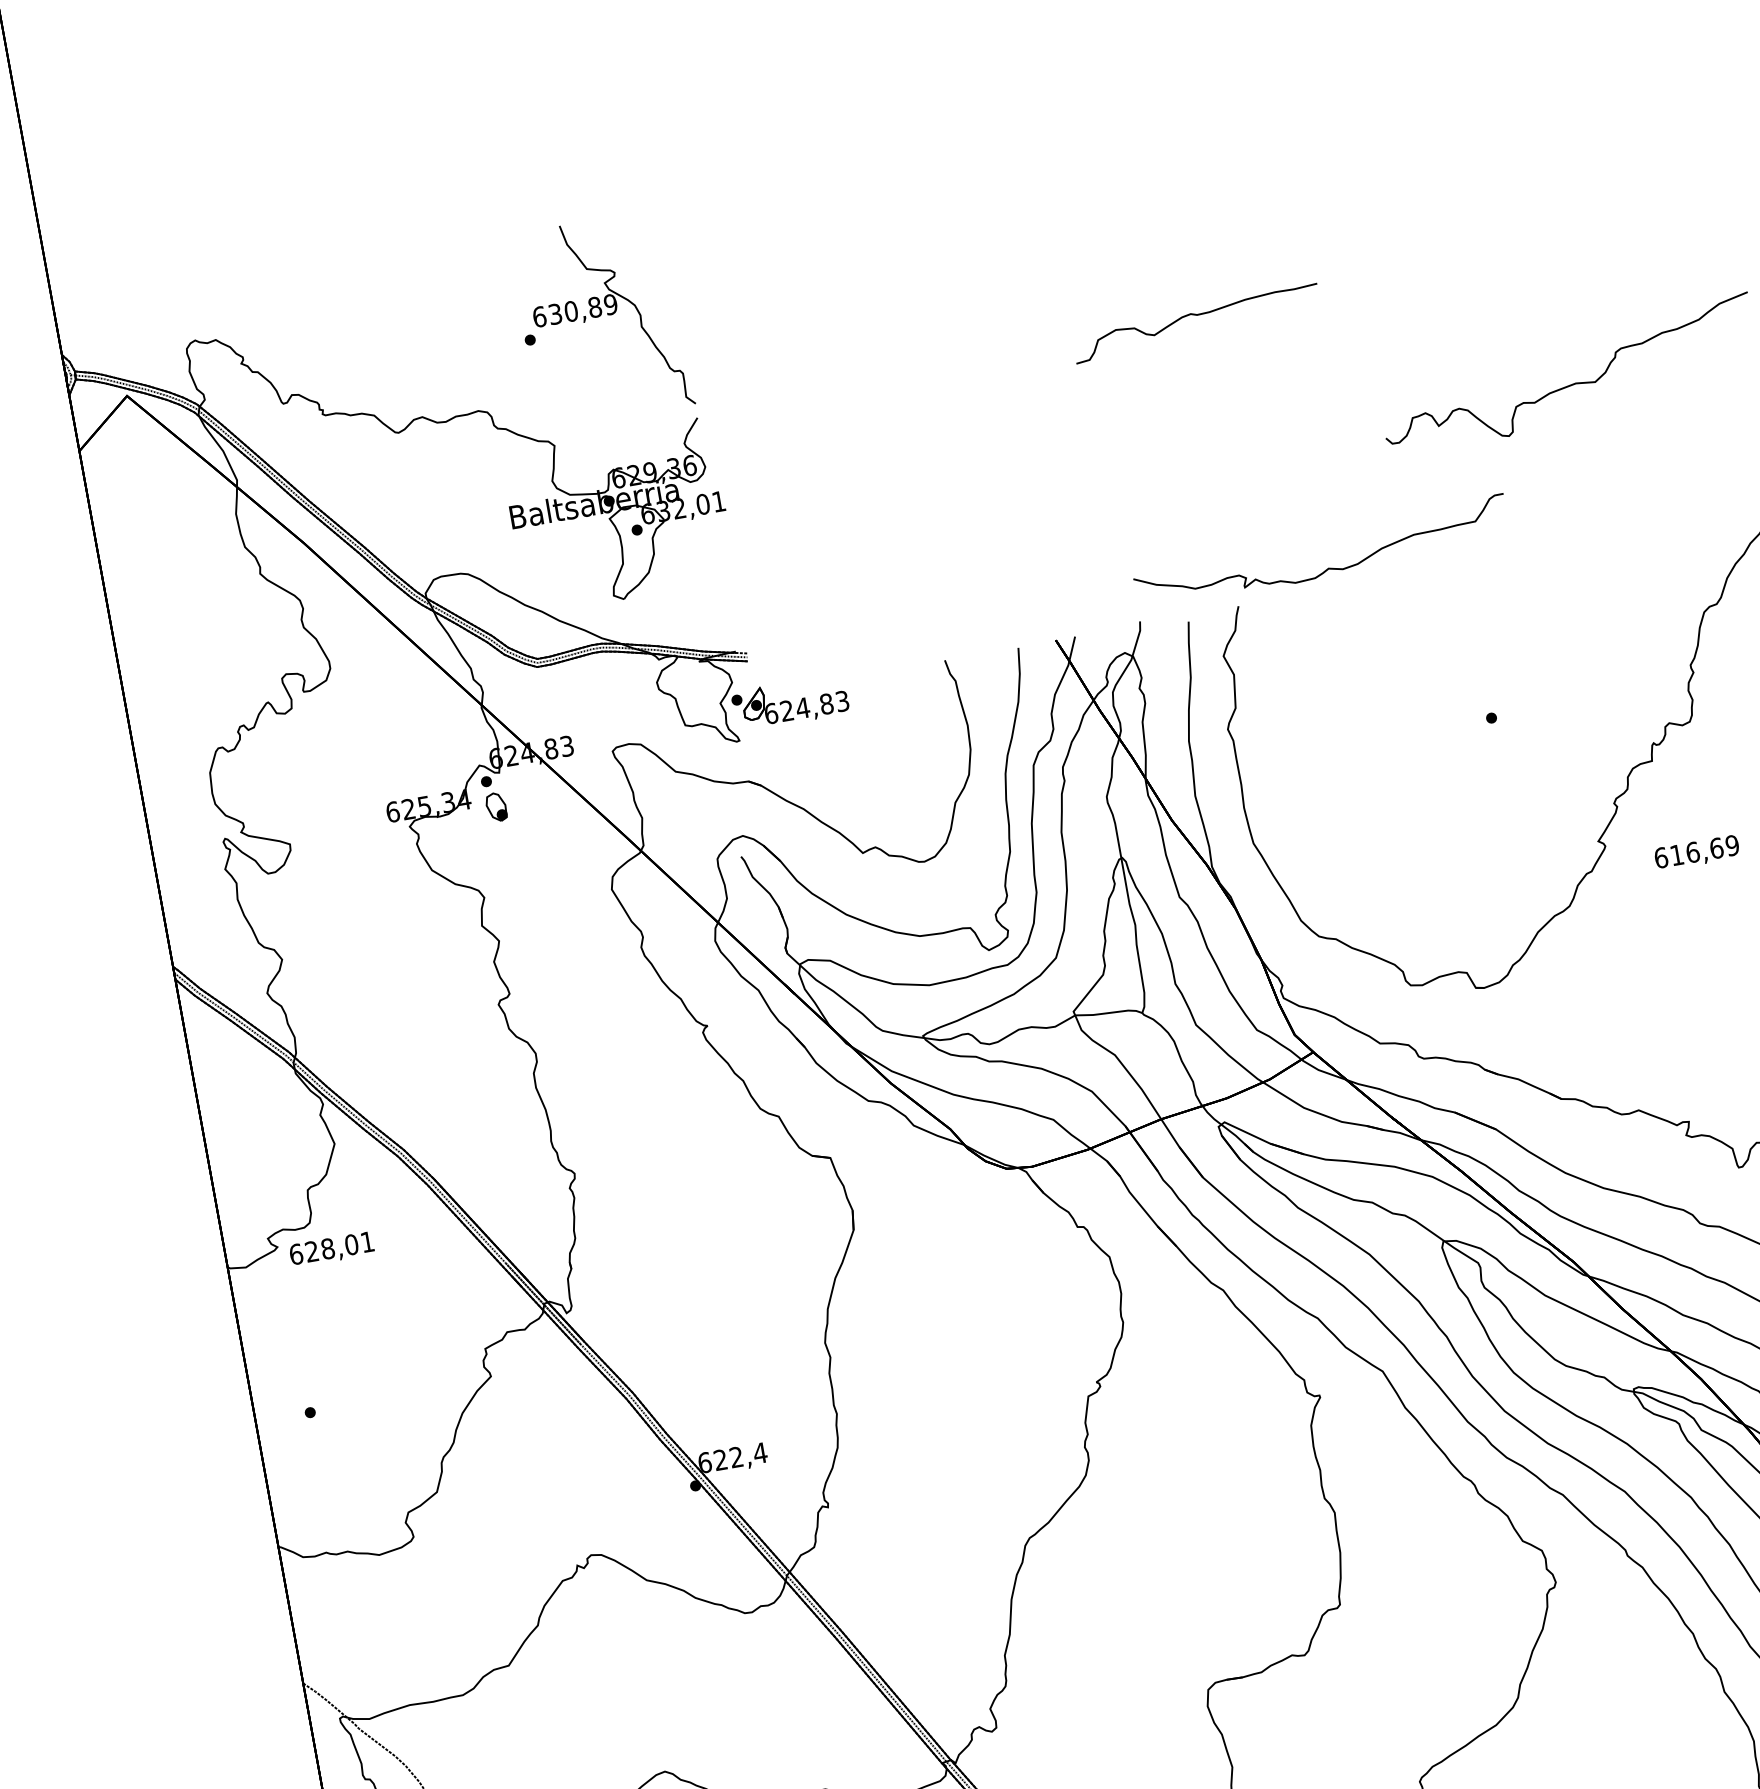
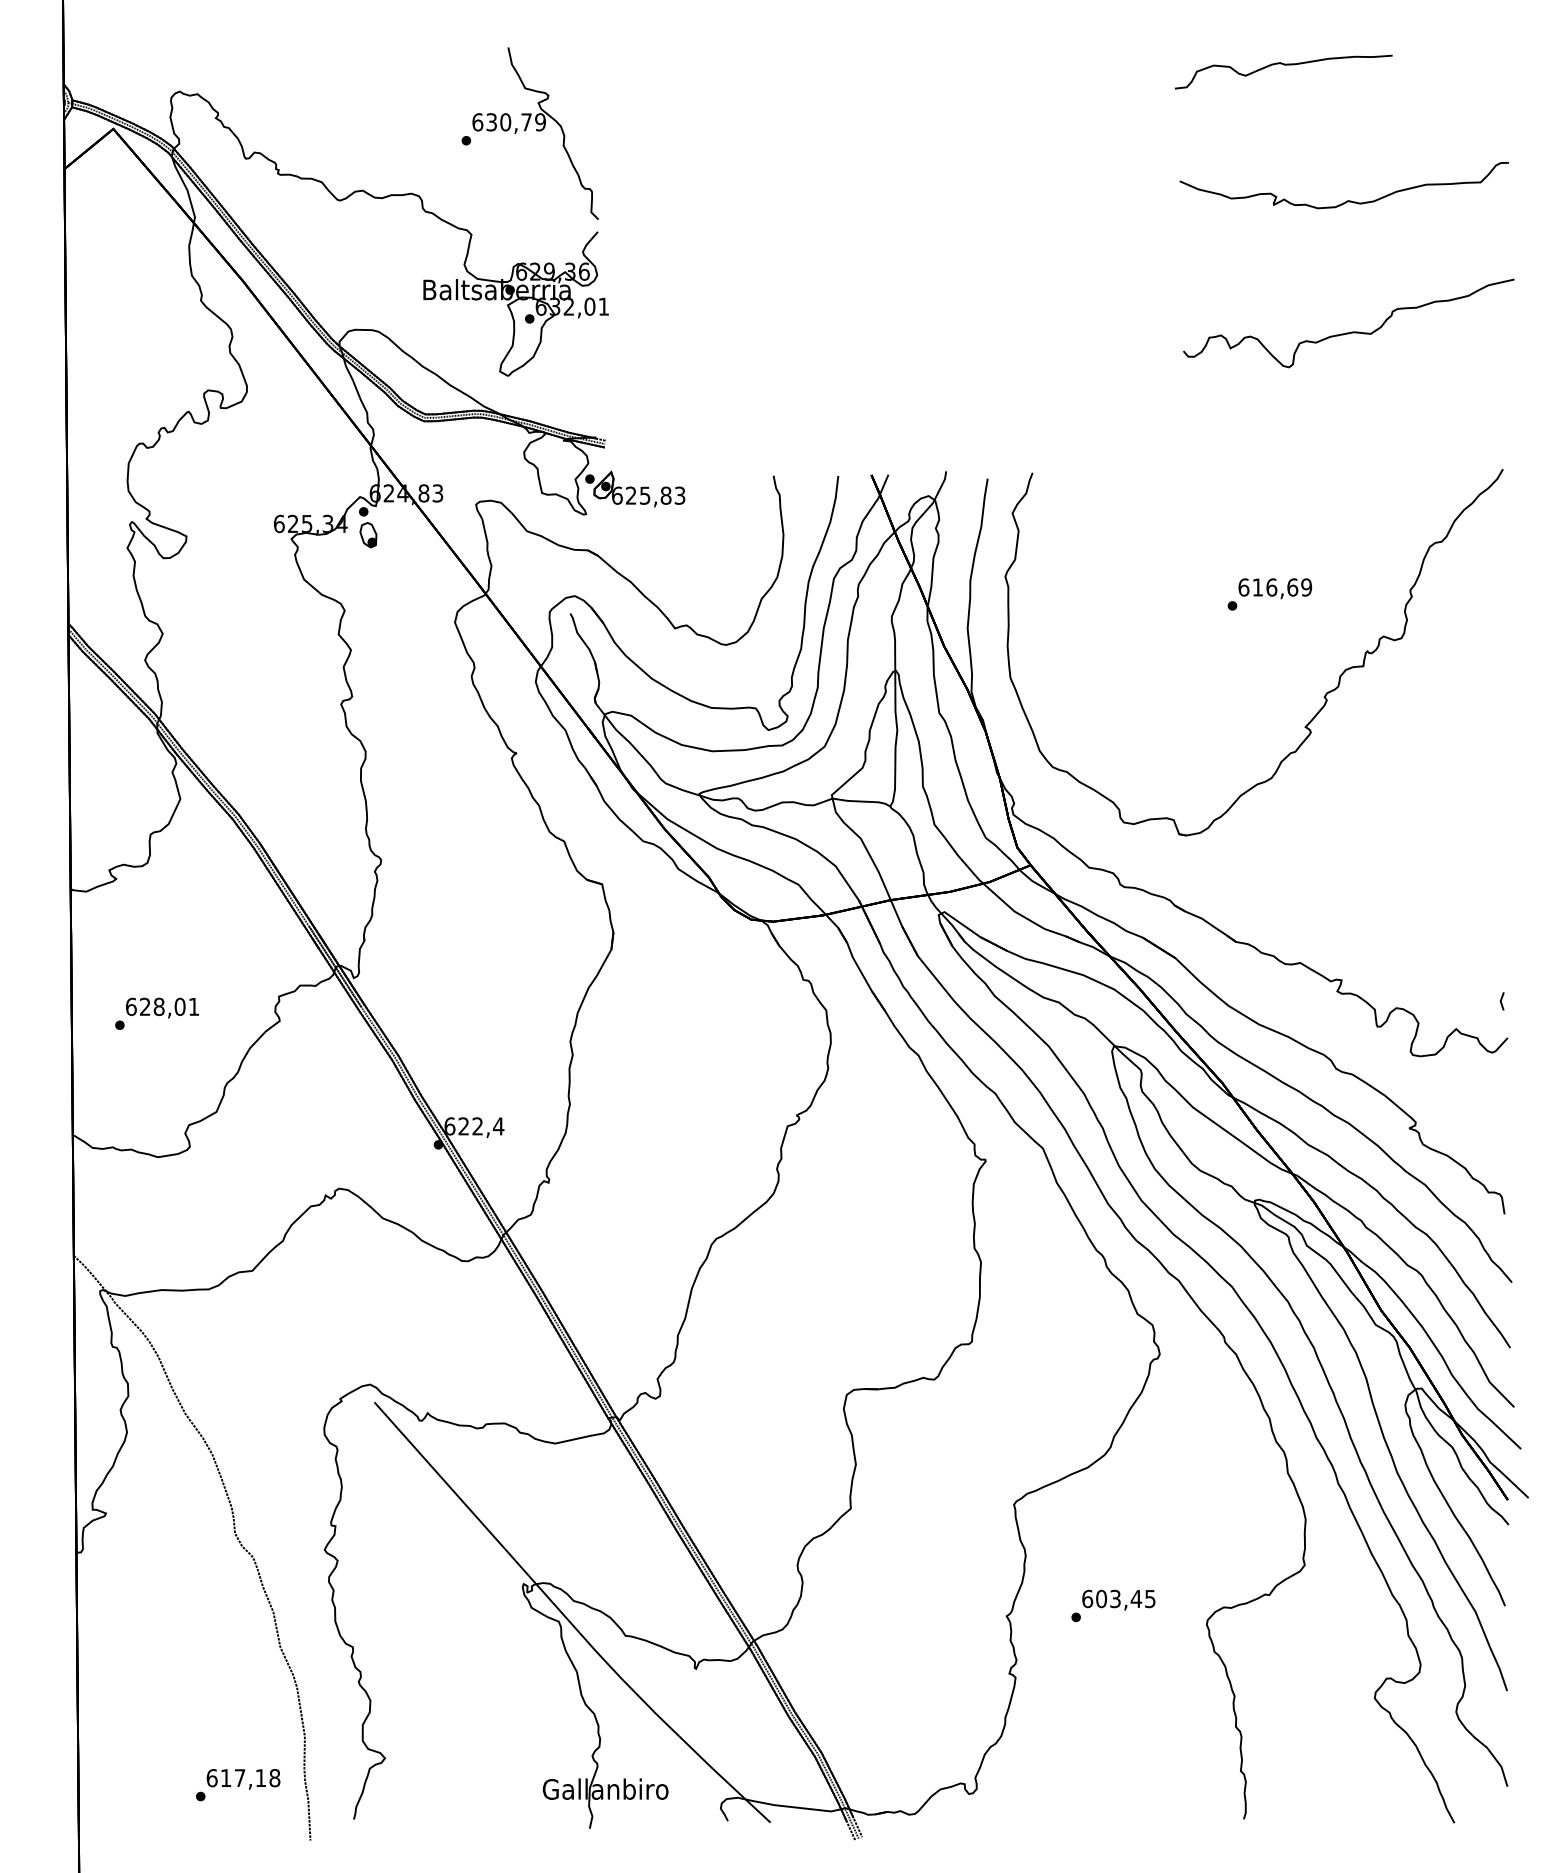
text: (594, 307) -> (526, 122), 630,89 -> 630,79
part: (1196, 322) -> (1283, 71), moved
part: (1327, 568) -> (1347, 200), moved
text: (802, 708) -> (644, 495), 624,83 -> 625,83
text: (1697, 852) -> (1275, 588), moved
text: (331, 1248) -> (162, 1007), moved

